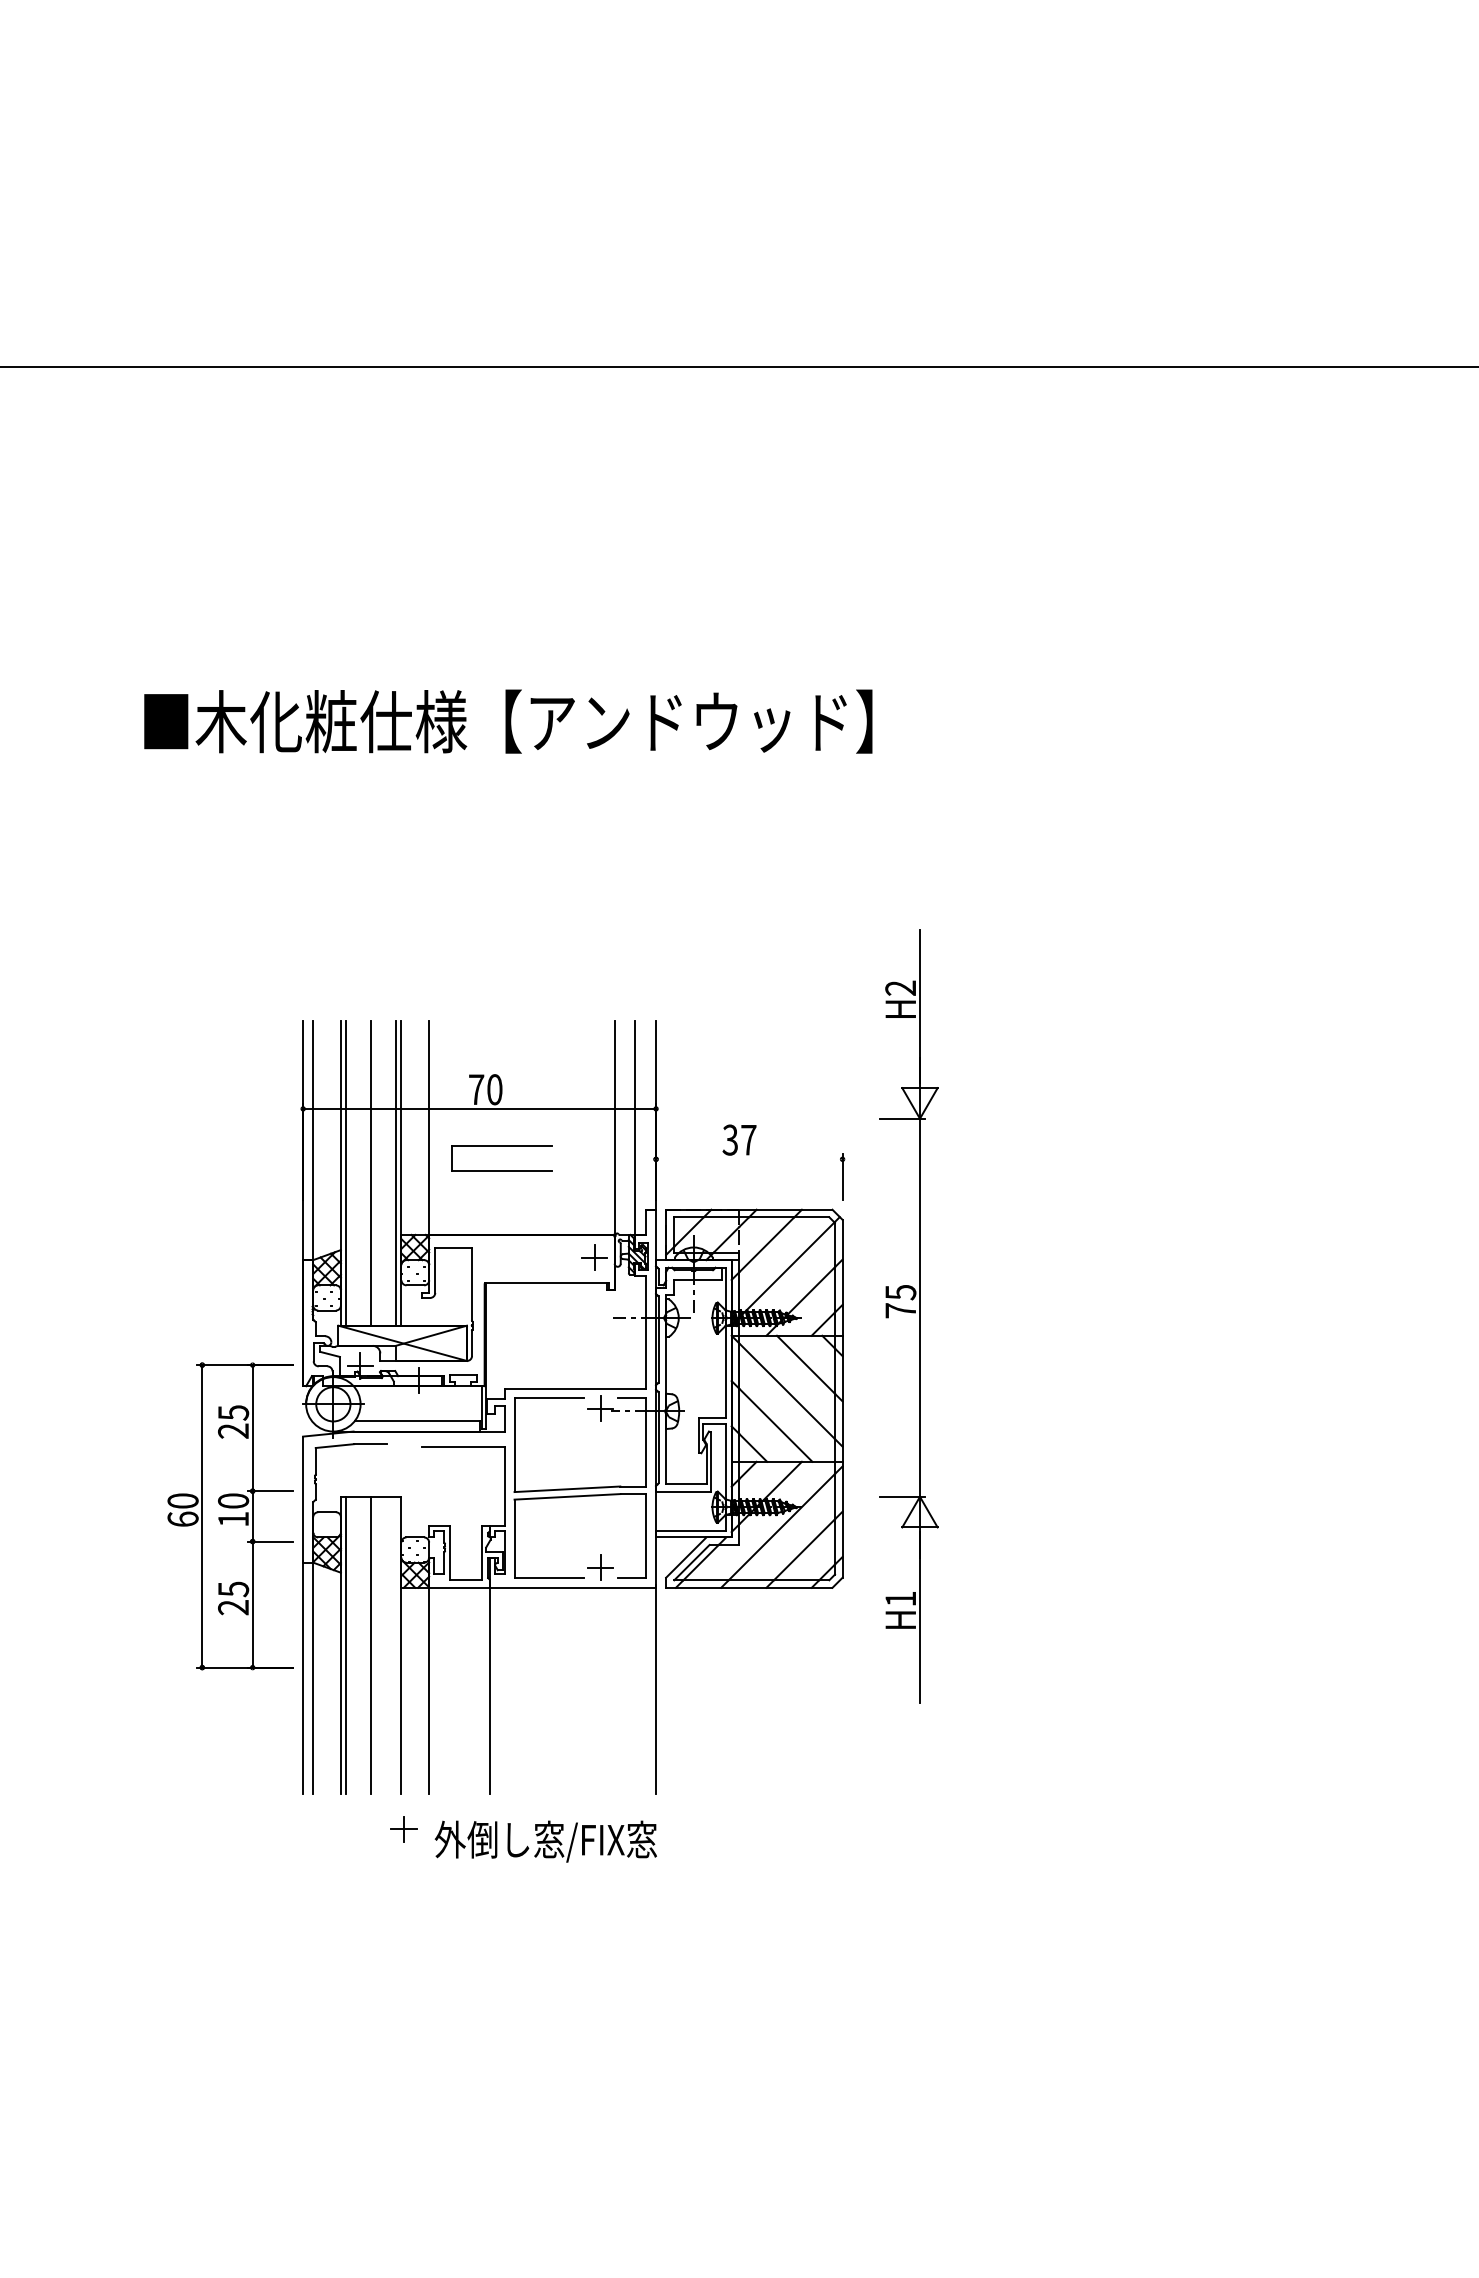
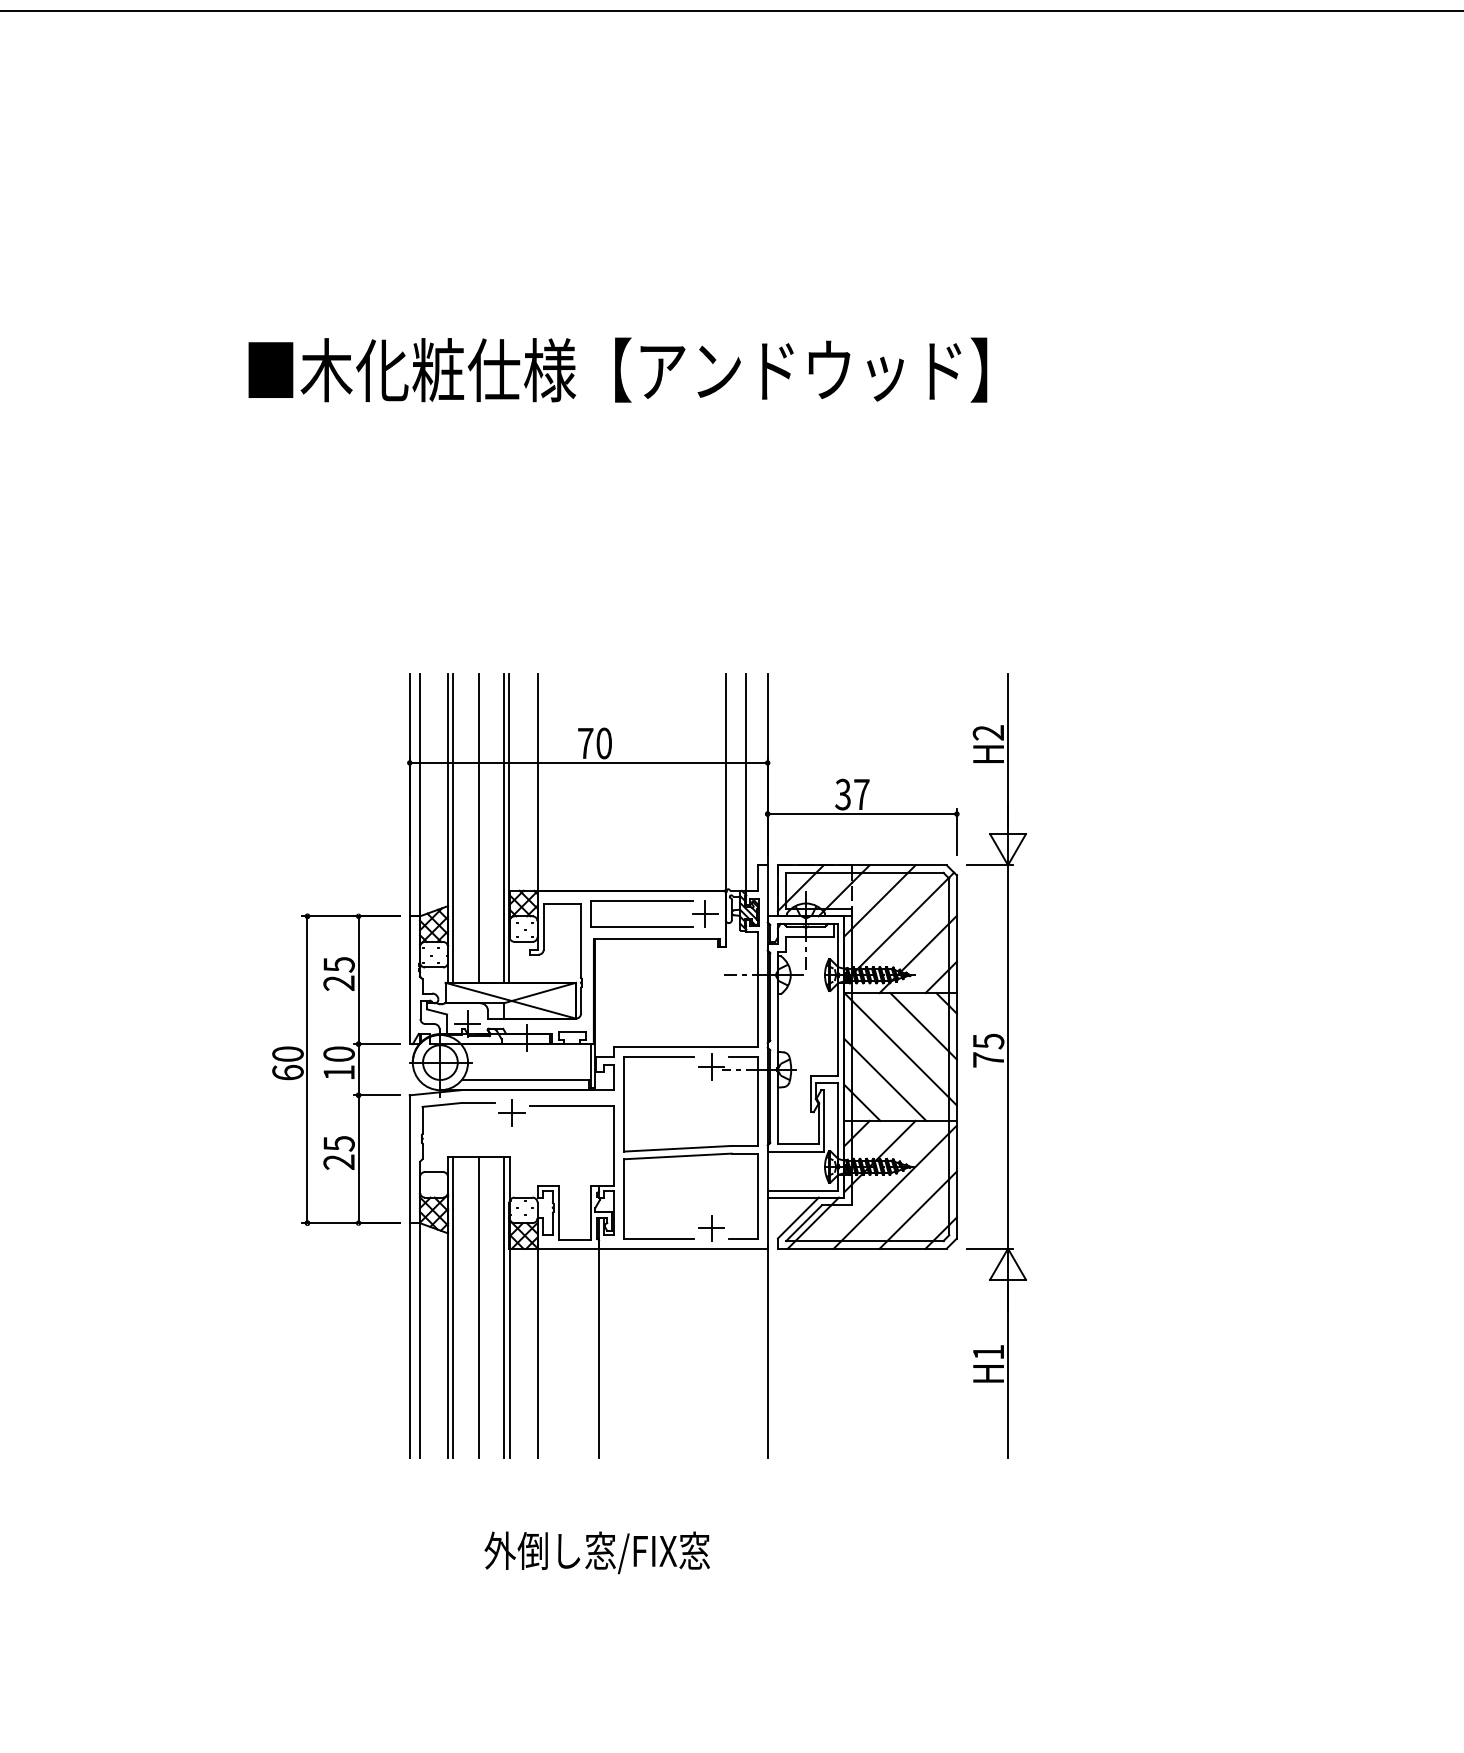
part: (501, 1146) -> (641, 901), moved
line: (749, 1159) -> (862, 814), added
part: (908, 1316) -> (996, 1065), moved
part: (230, 1516) -> (336, 1069), moved
line: (396, 1645) -> (504, 1307), added
part: (403, 1829) -> (511, 1113), moved
text: (545, 1841) -> (596, 1552), moved

